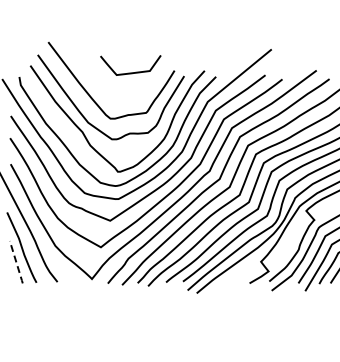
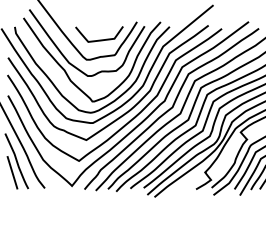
curve: (130, 72) -> (99, 39), moved
line: (16, 262) -> (12, 172), dashed -> solid

